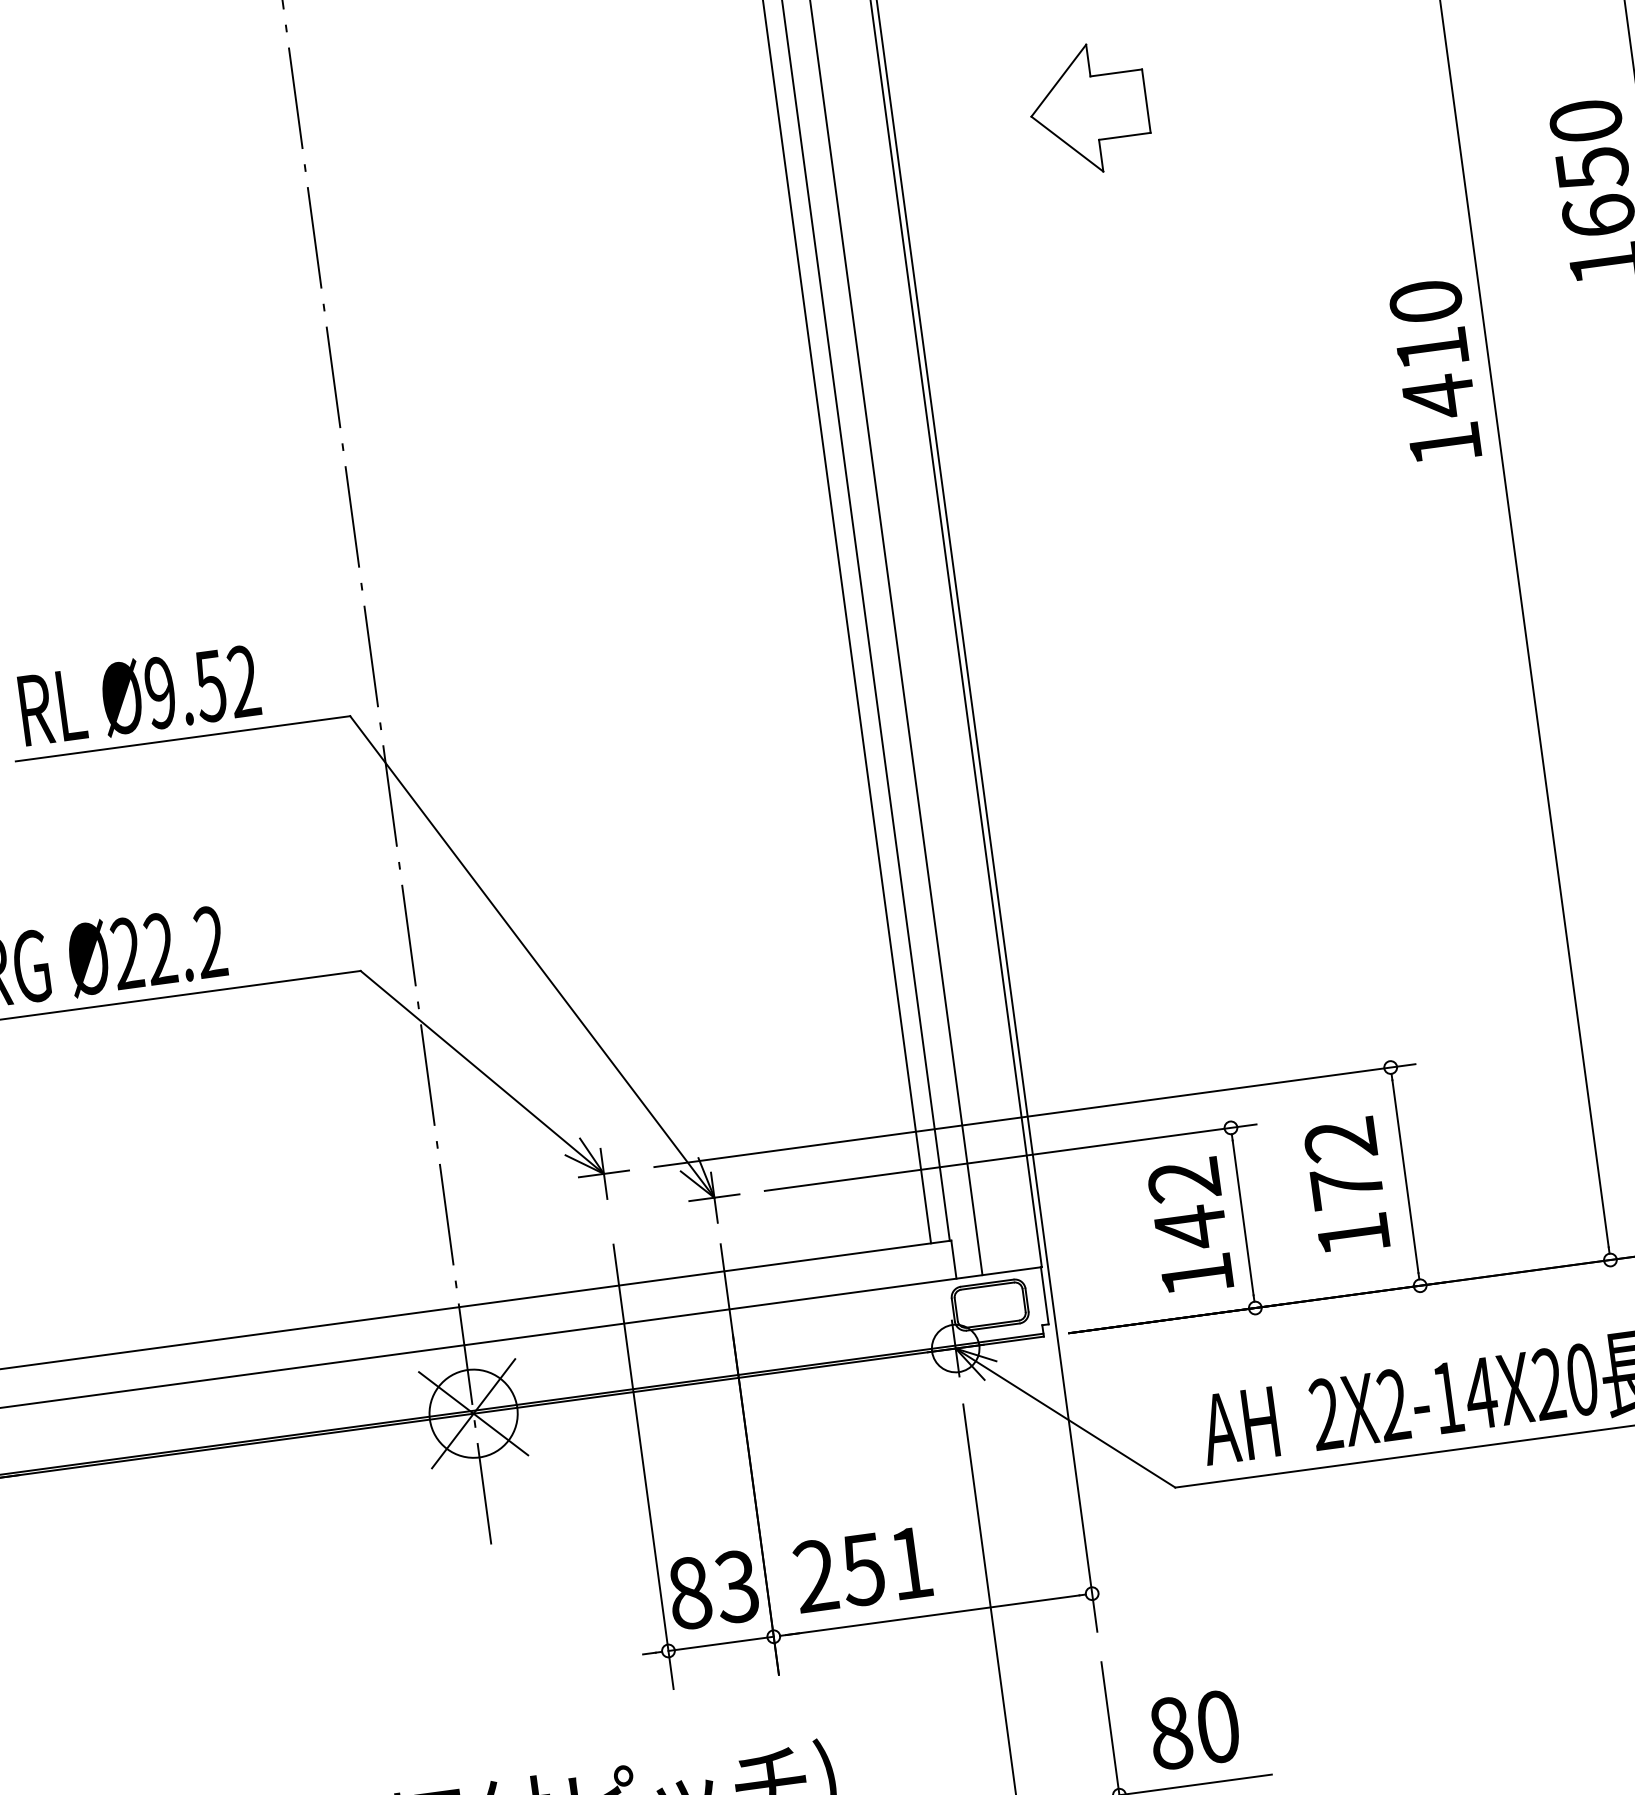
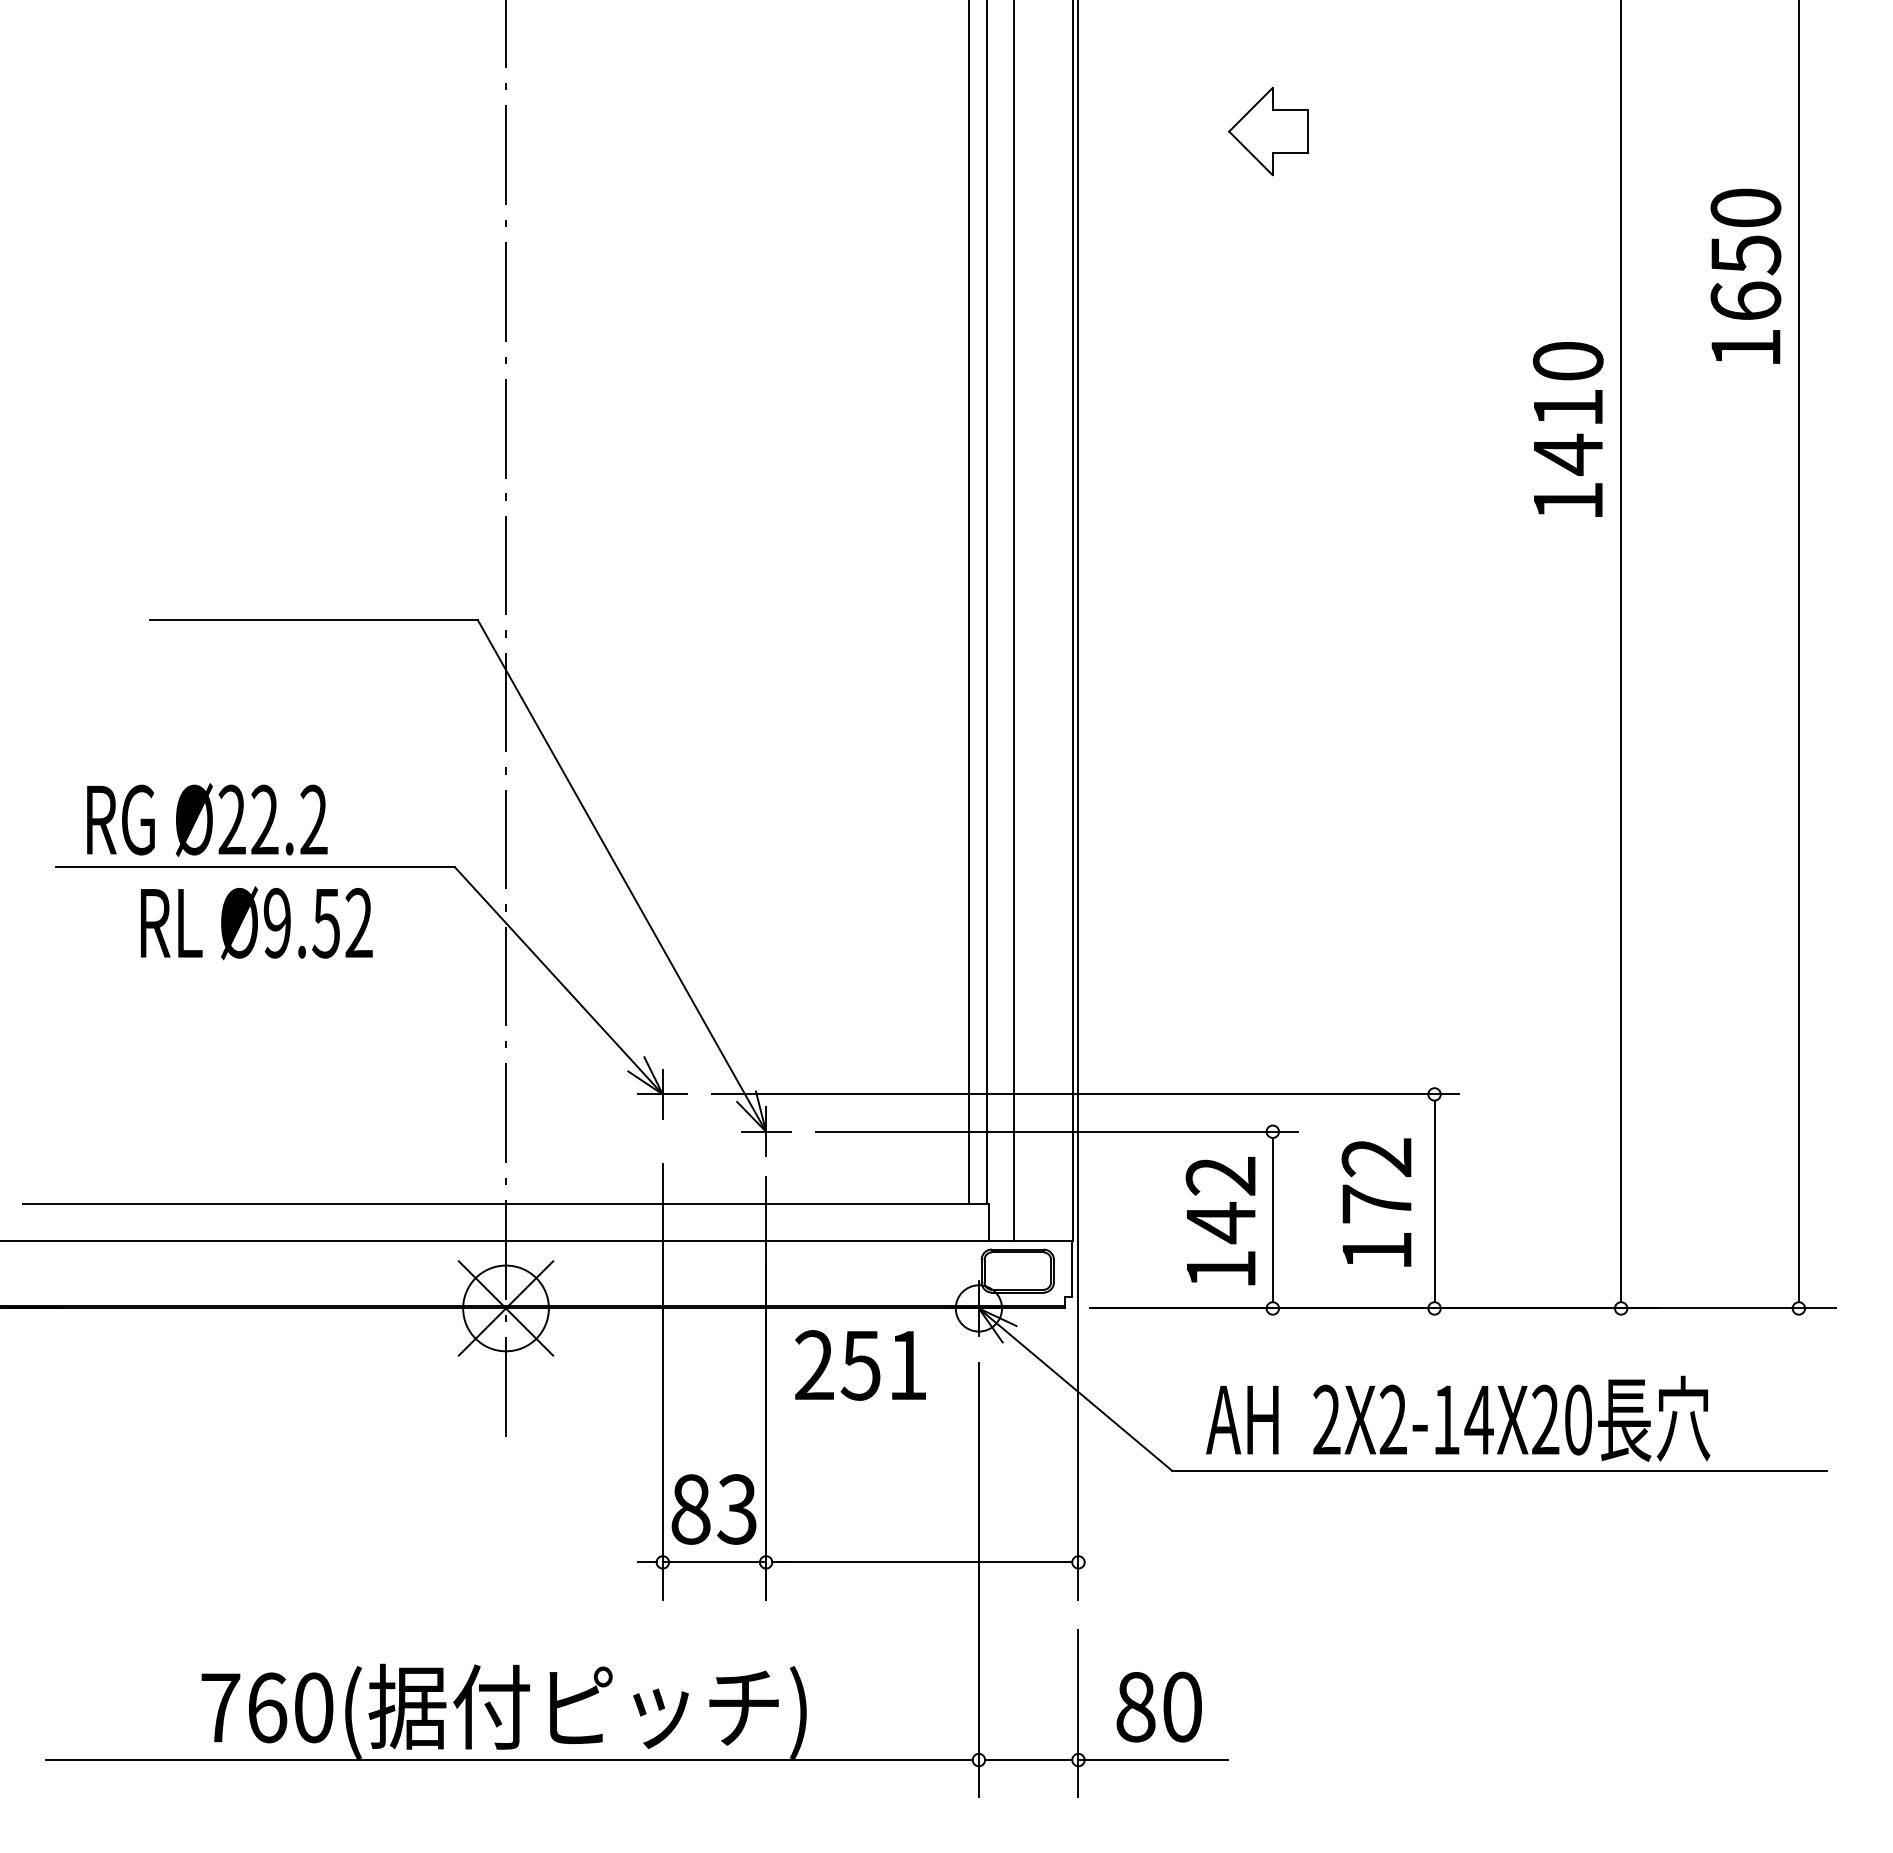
part: (1088, 108) -> (1268, 131), size x0.7
text: (139, 695) -> (256, 923), moved
text: (862, 1569) -> (860, 1365), moved

